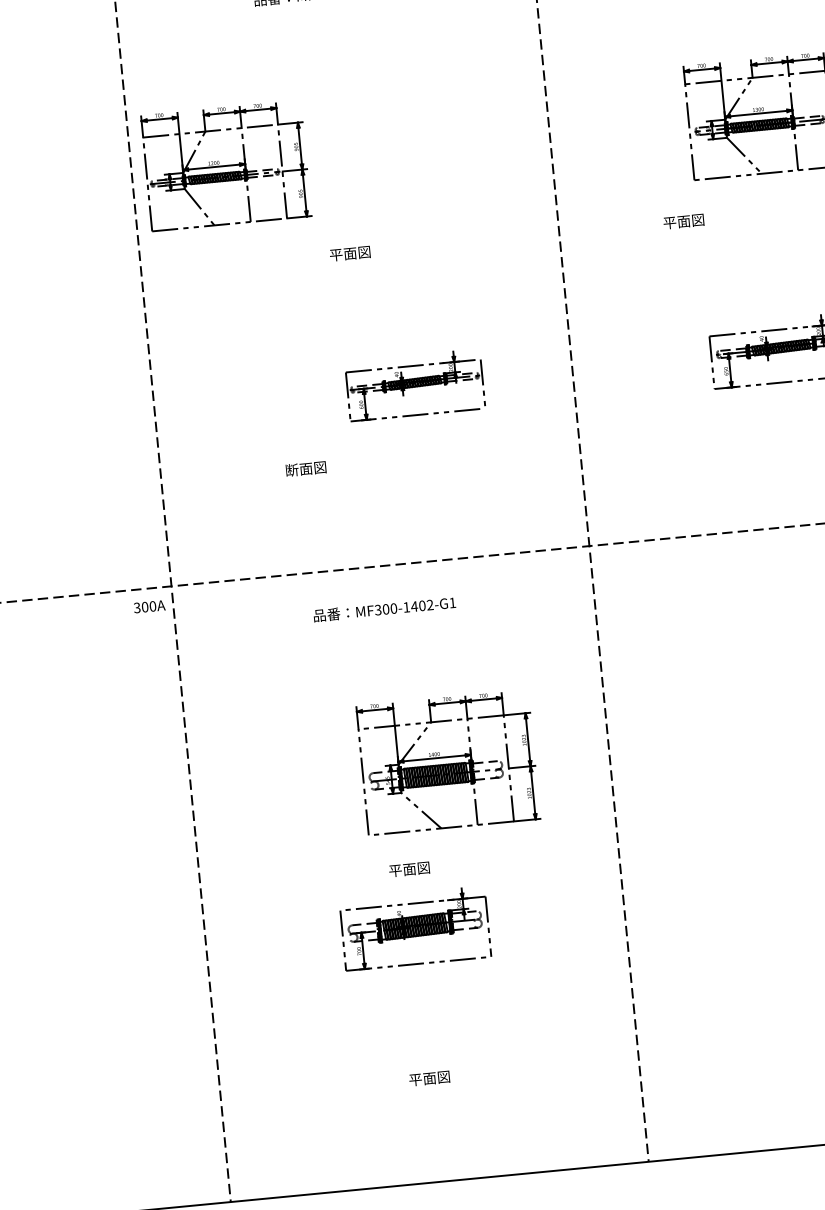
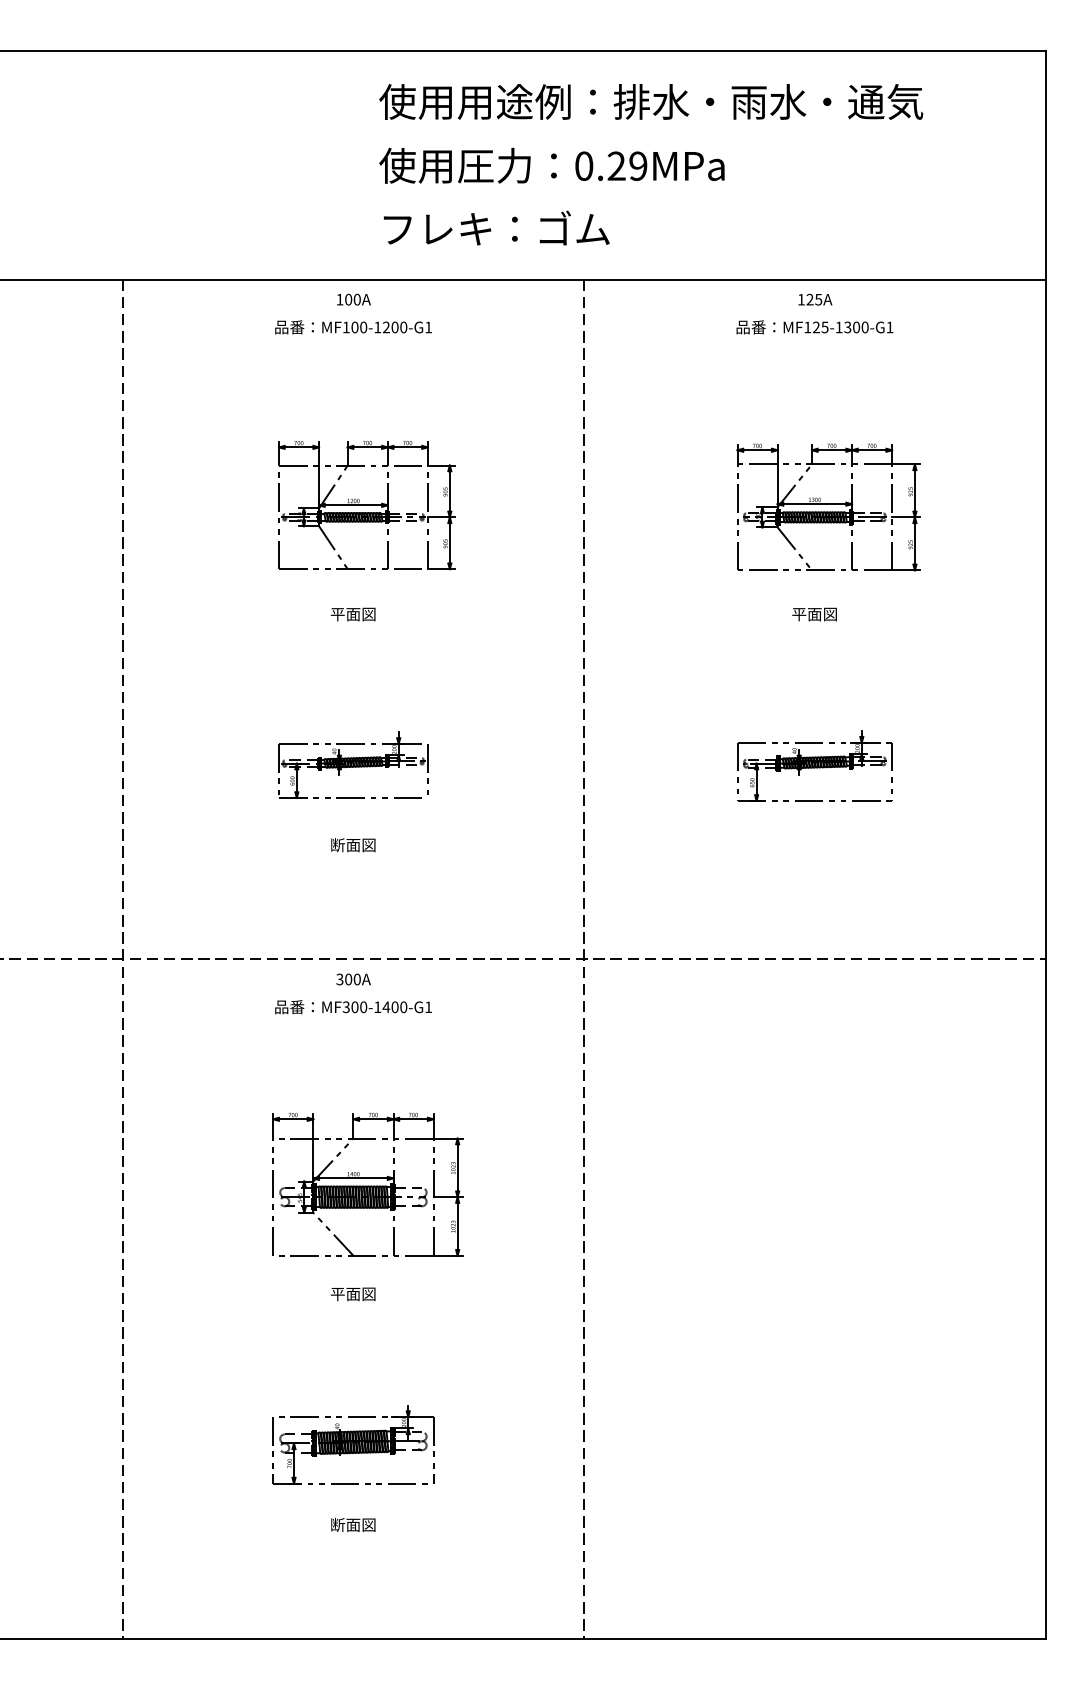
part: (225, 166) -> (366, 505), moved
text: (683, 221) -> (814, 614), moved
part: (415, 384) -> (353, 764), moved
text: (306, 469) -> (353, 845), moved
text: (430, 605) -> (403, 1007), MF300-1402-G1 -> MF300-1400-G1
text: (149, 606) -> (353, 979), moved
part: (447, 762) -> (367, 1184), moved
part: (415, 928) -> (353, 1444), moved
text: (415, 1079) -> (337, 1524), 平面図 -> 断面図

